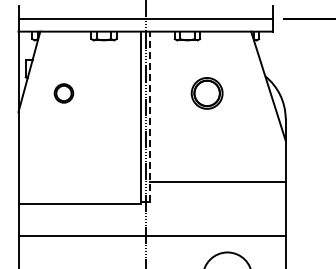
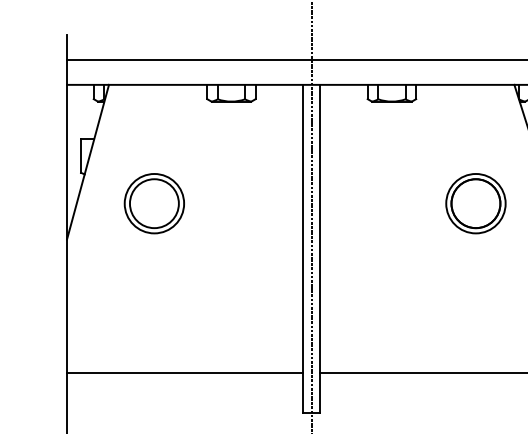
part: (63, 93) -> (153, 203), size x1.67
part: (206, 93) -> (474, 203), moved
line: (150, 116) -> (320, 248), dashed -> solid
line: (79, 203) -> (184, 373), moved

